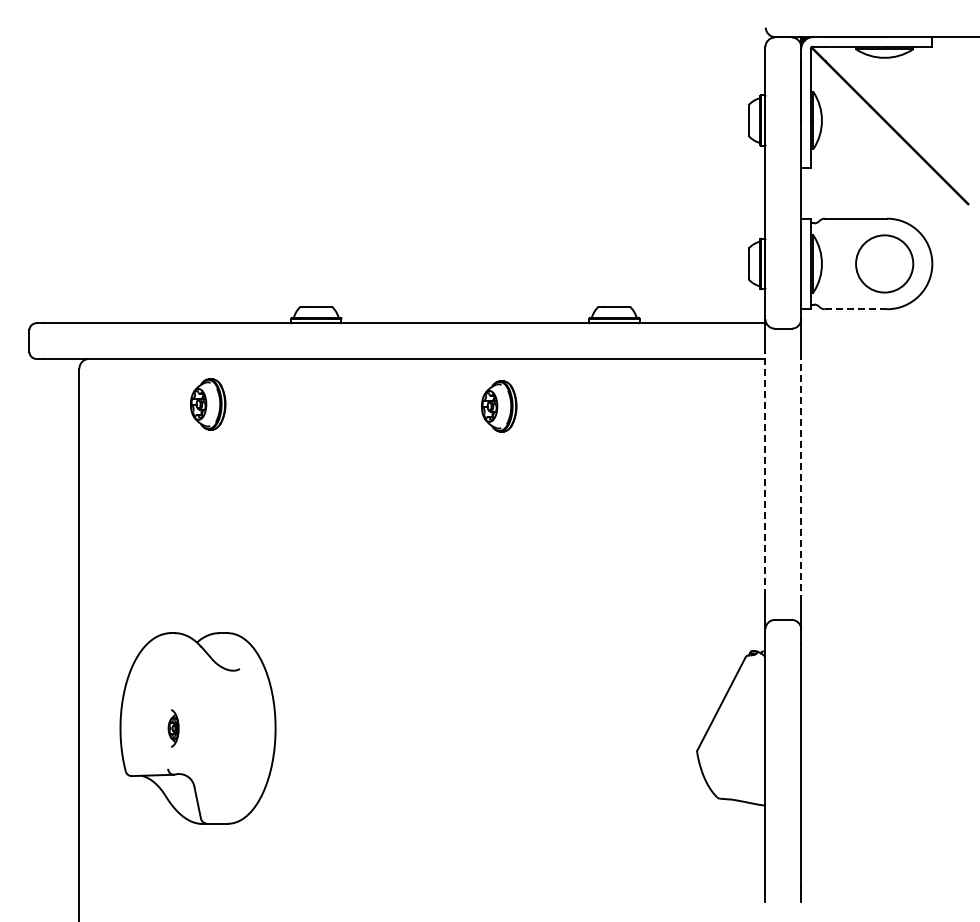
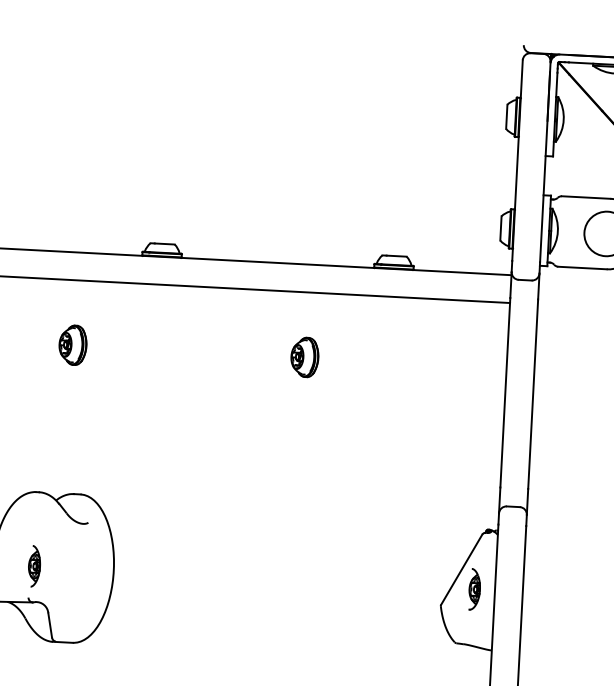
line: (856, 309) -> (582, 268), dashed -> solid
part: (208, 404) -> (73, 345), moved
part: (499, 406) -> (305, 357), moved
line: (765, 474) -> (505, 392), dashed -> solid
line: (801, 474) -> (533, 394), dashed -> solid
part: (173, 728) -> (34, 566), size x1.43
part: (739, 728) -> (474, 589), added

